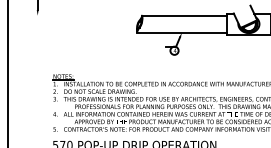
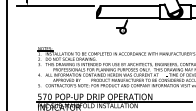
line: (77, 16) -> (55, 6), added

